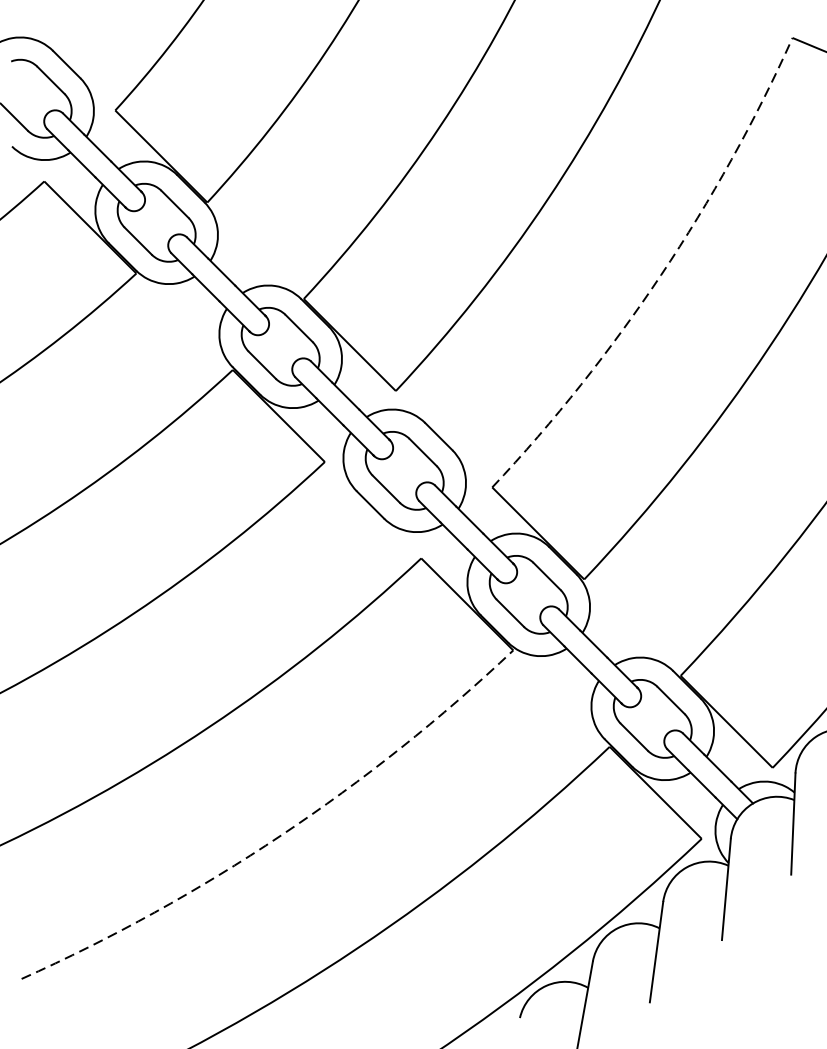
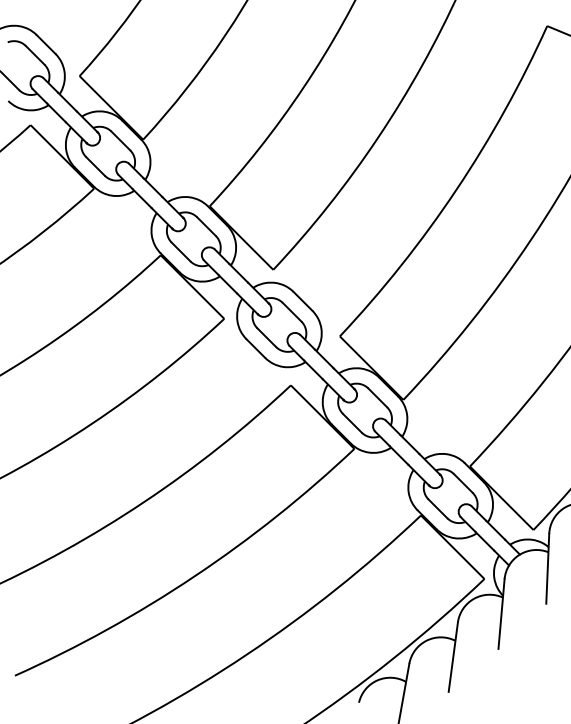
arc: (661, 274) -> (456, 189), dashed -> solid
arc: (281, 835) -> (194, 576), dashed -> solid

